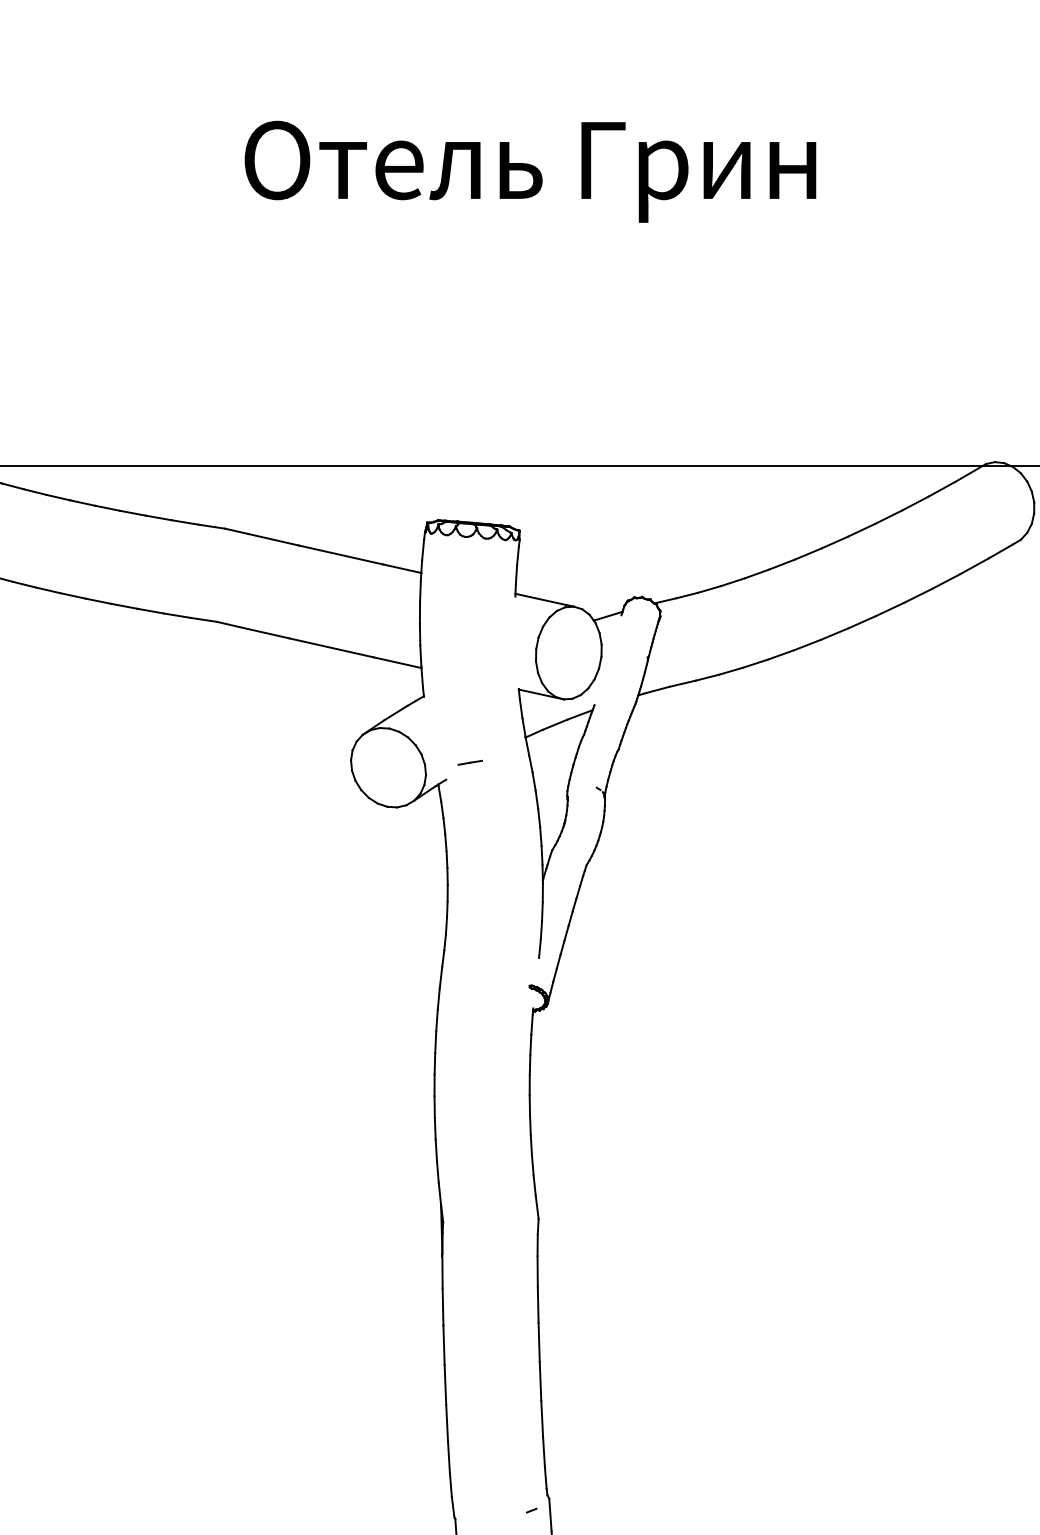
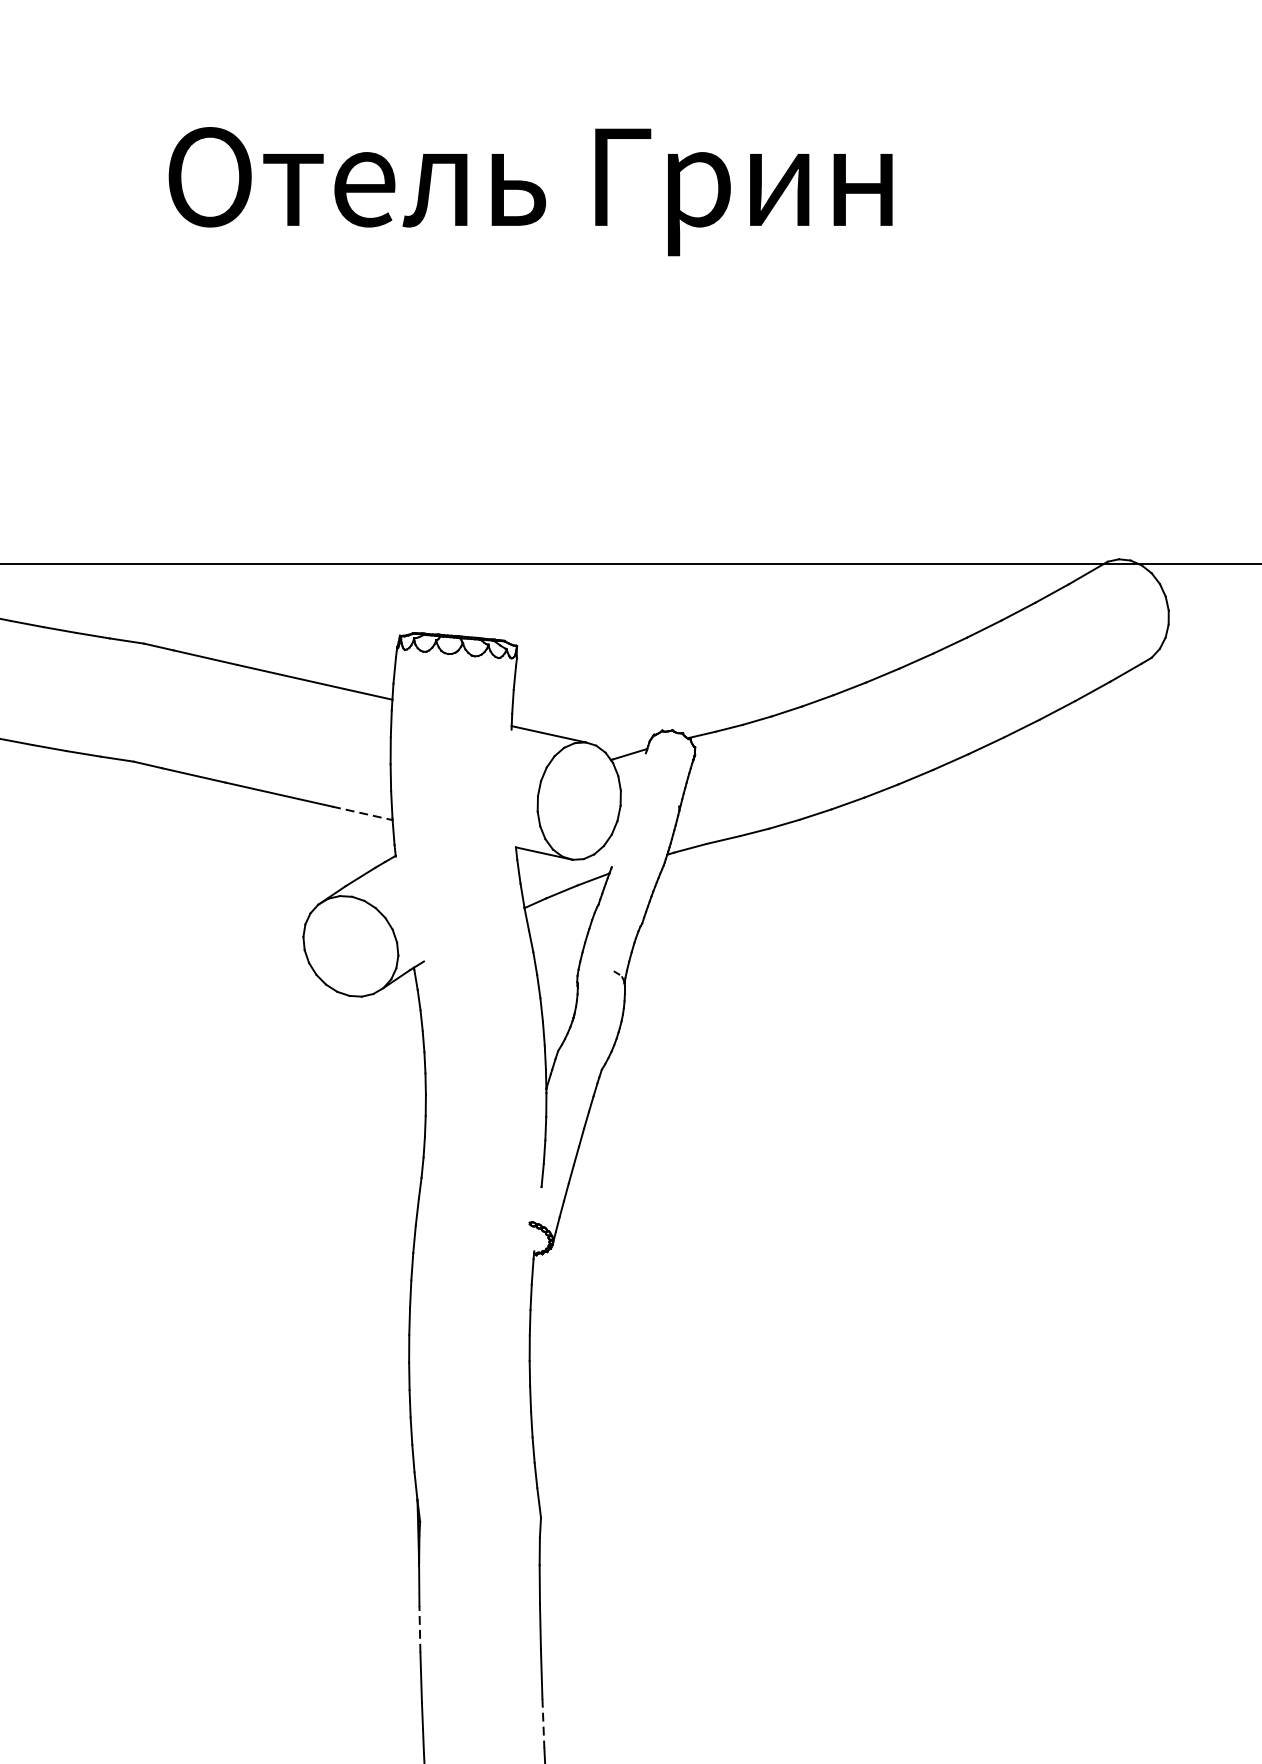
line: (398, 662) -> (363, 813), solid -> dashed
line: (469, 762) -> (453, 939), removed
line: (443, 1306) -> (420, 1628), solid -> dashed
line: (540, 1381) -> (543, 1723), solid -> dashed

